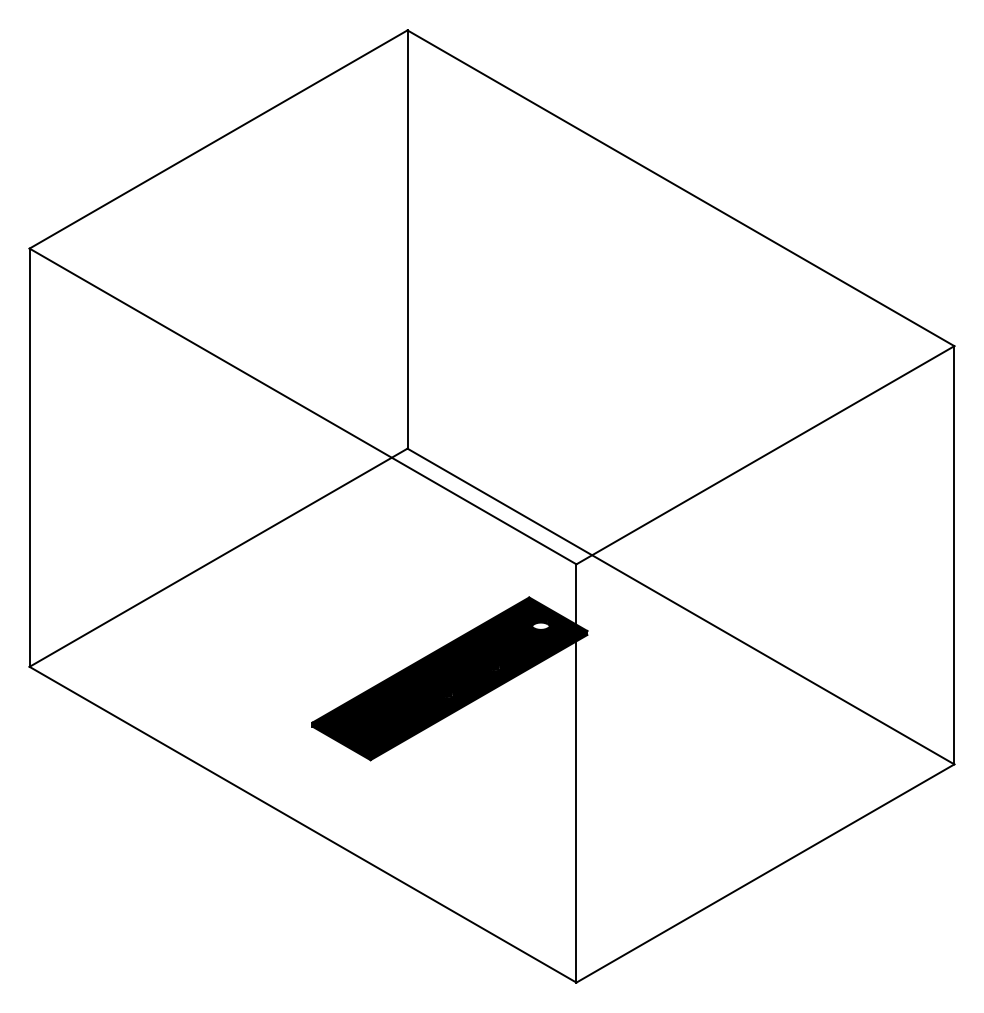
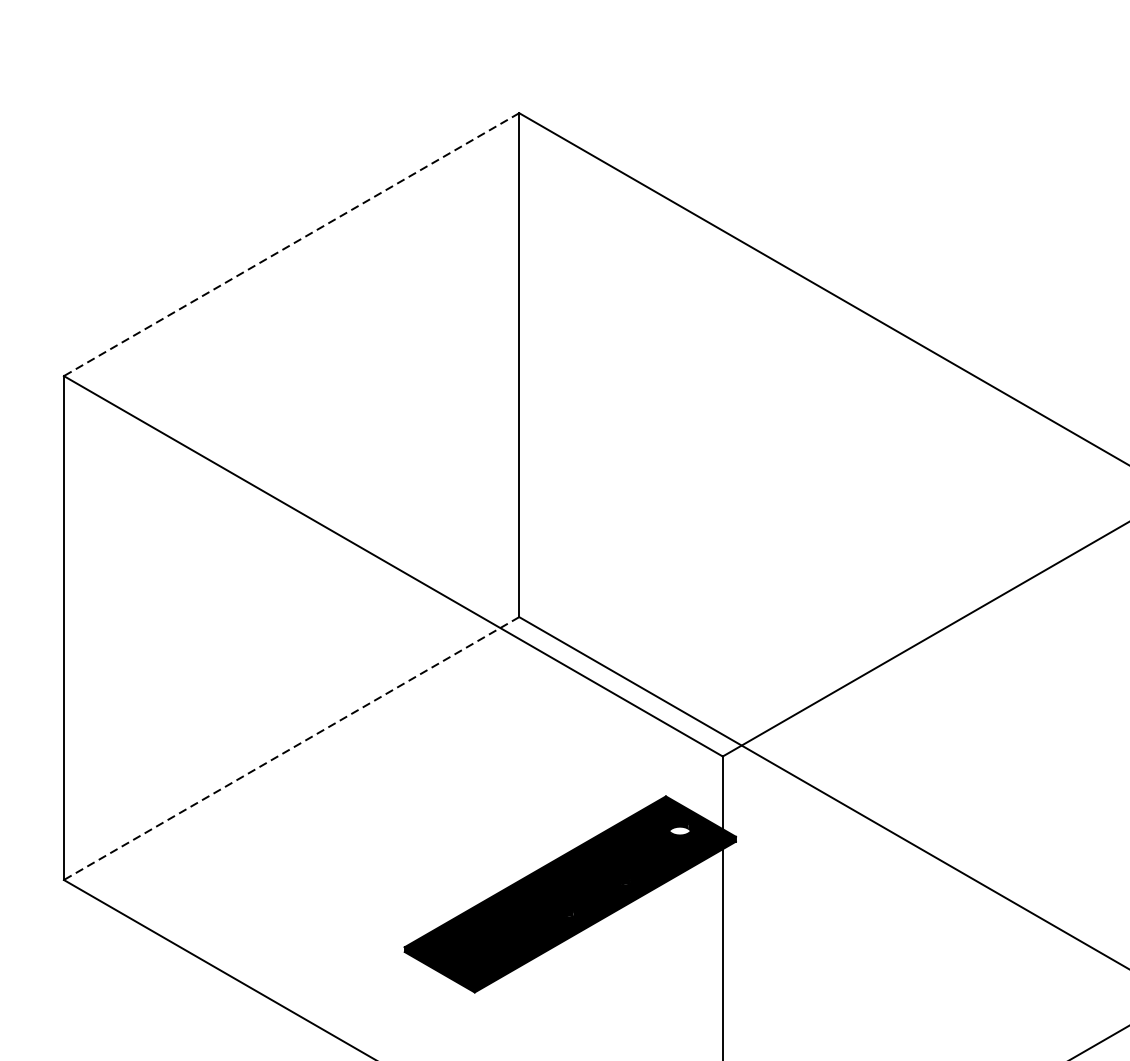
line: (218, 139) -> (291, 244), solid -> dashed
line: (218, 558) -> (291, 749), solid -> dashed

